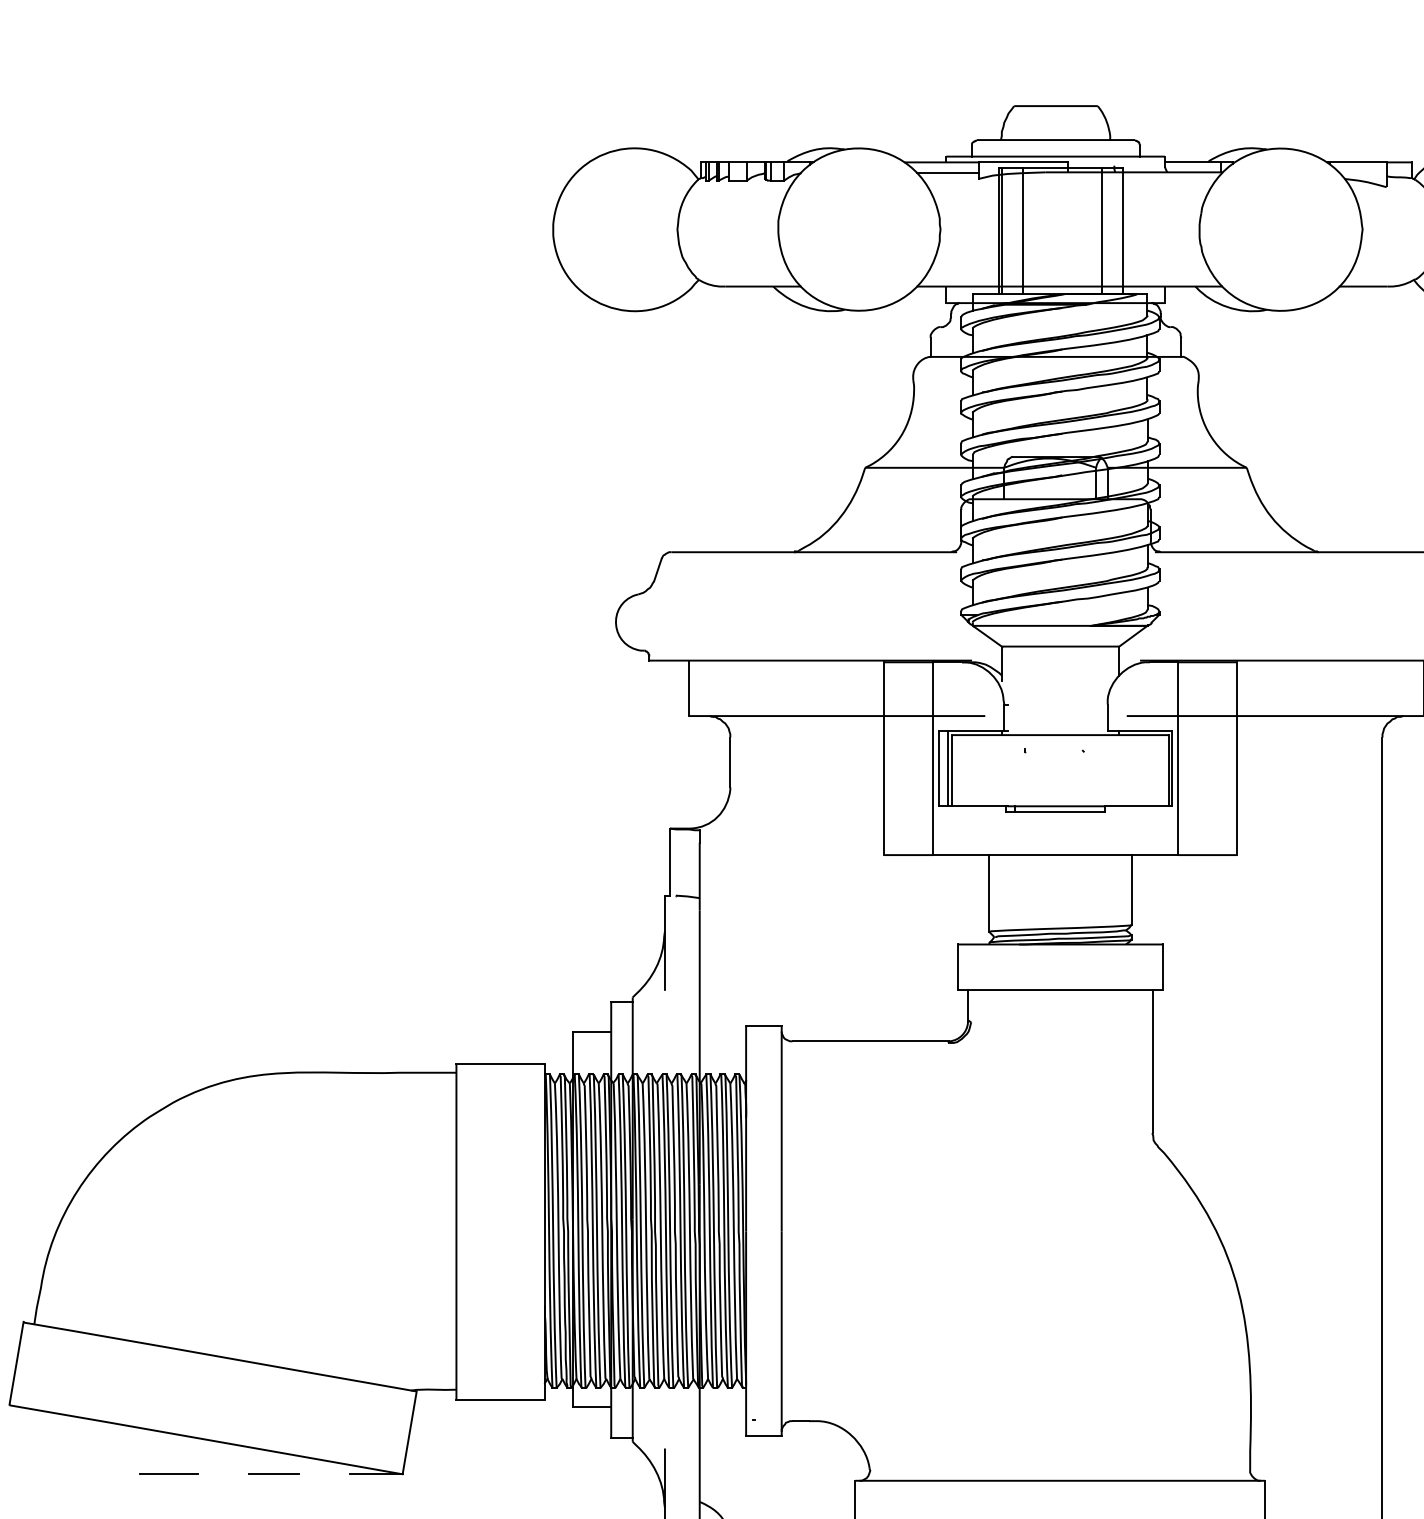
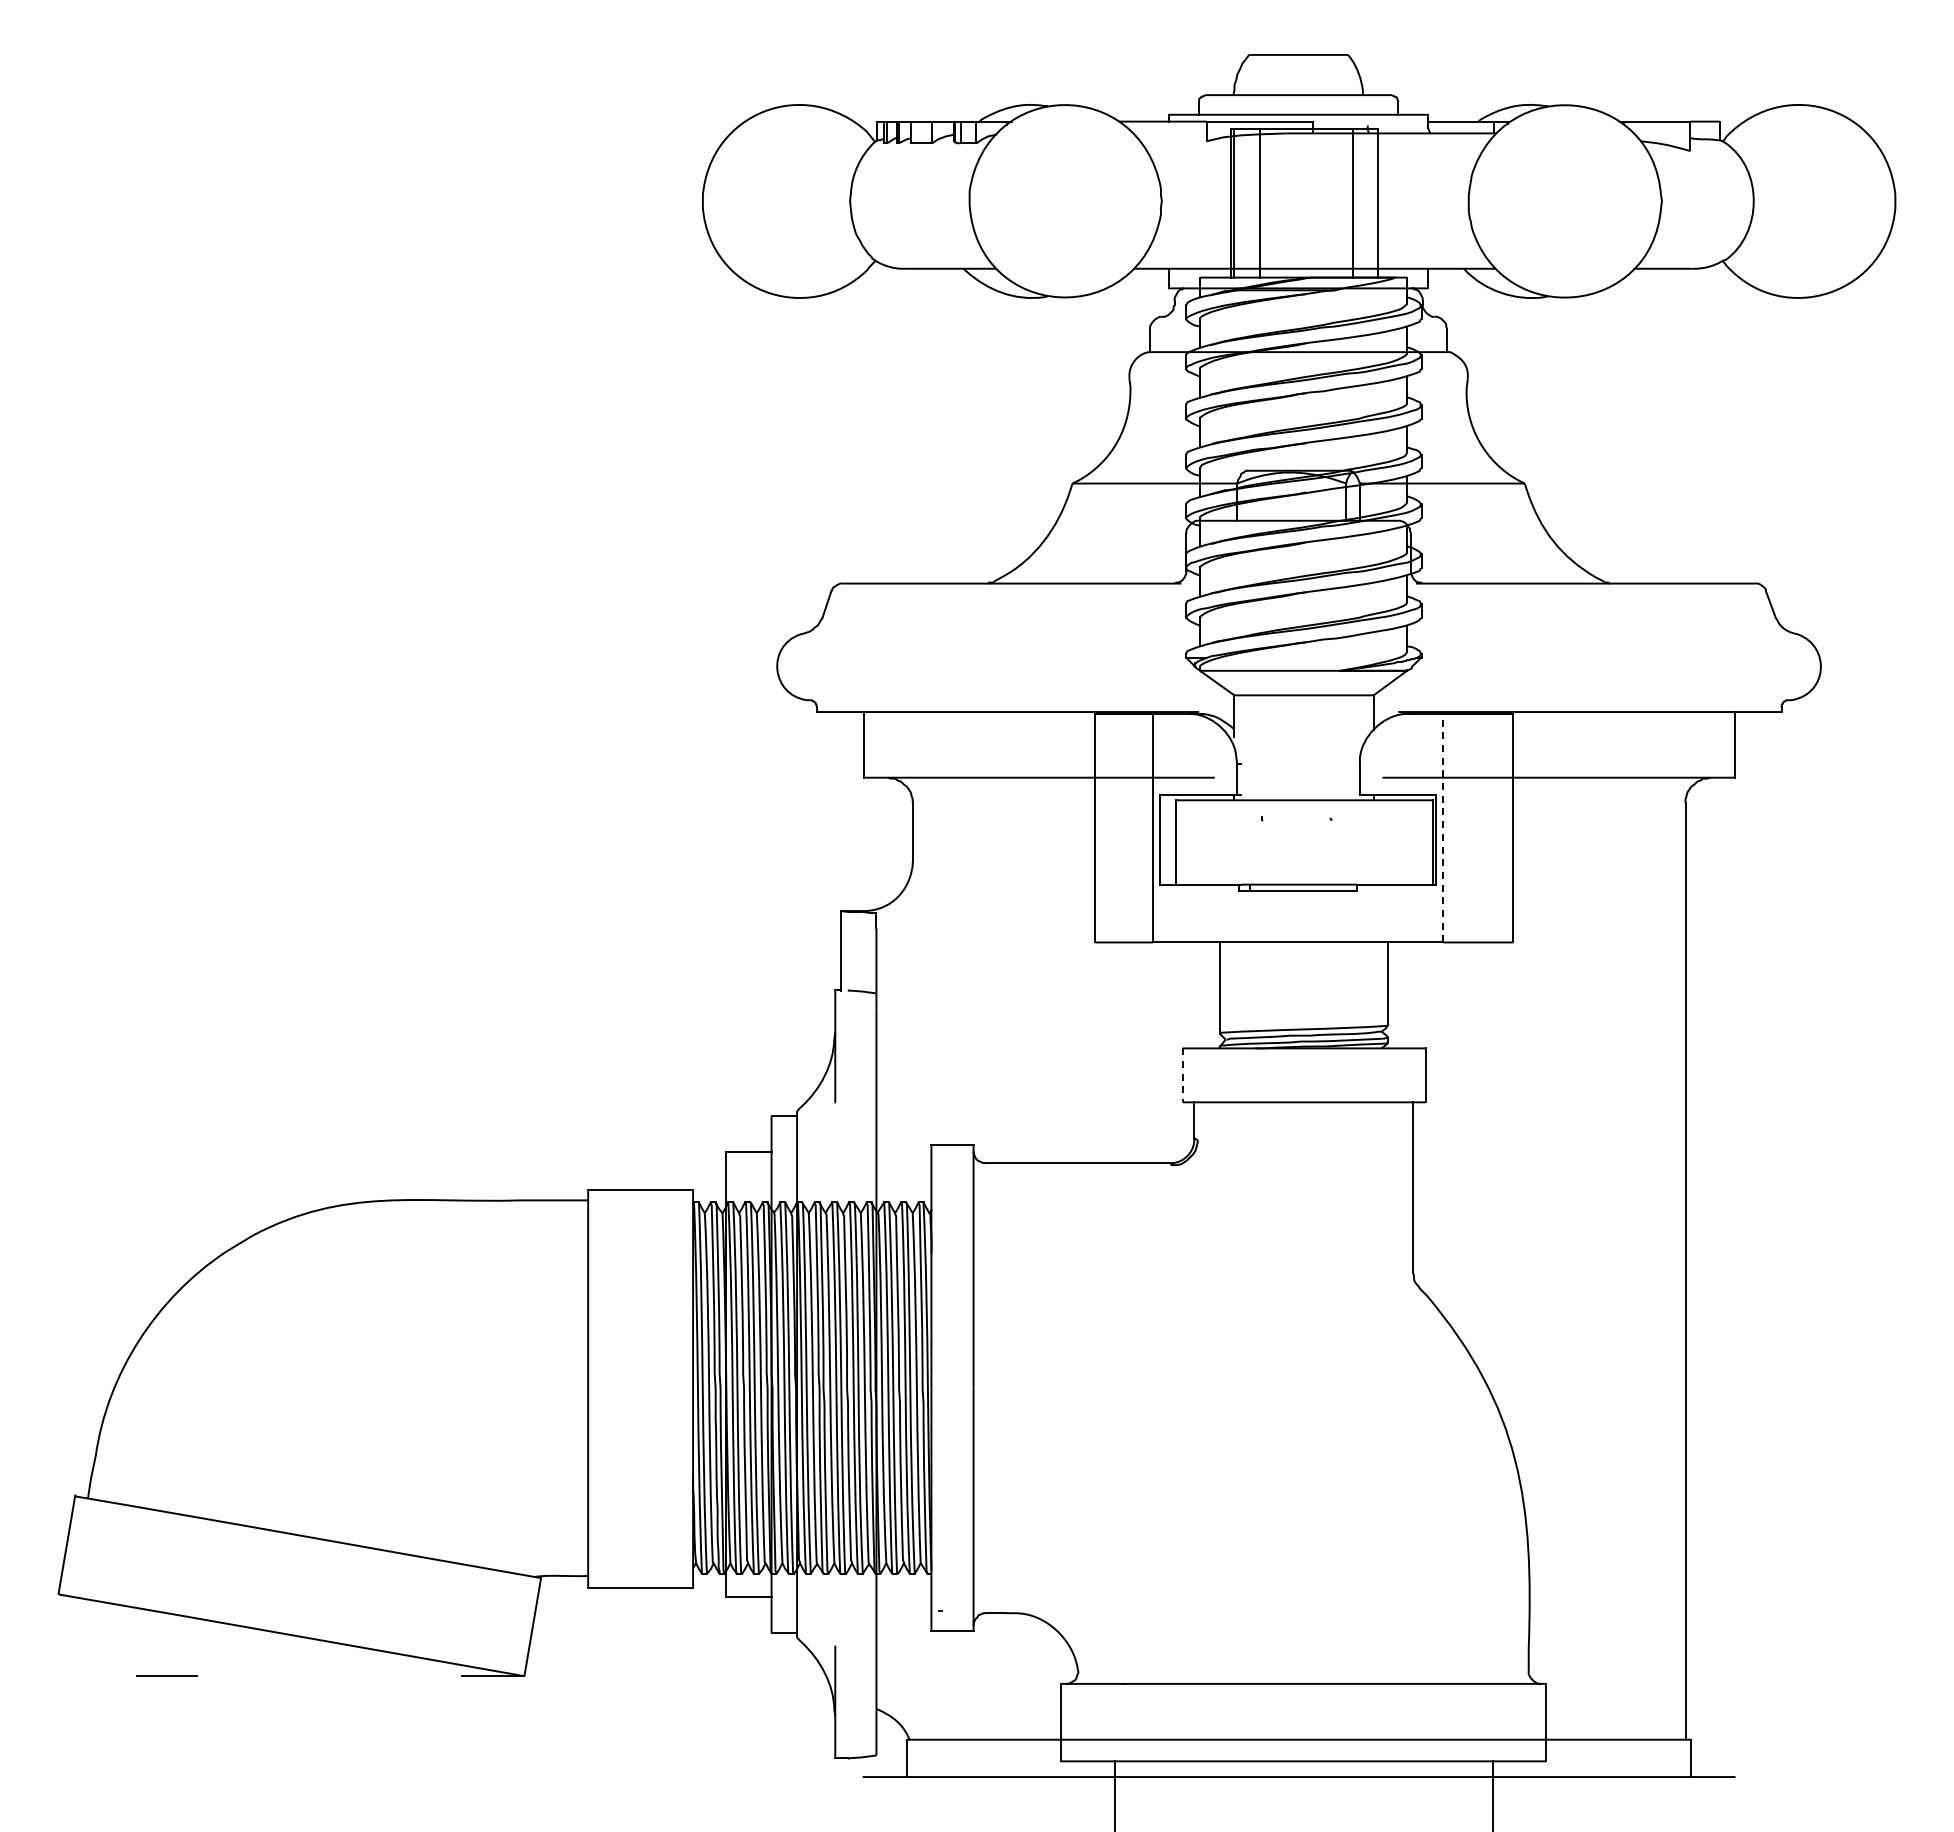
line: (947, 173) -> (1169, 134), removed
line: (1178, 758) -> (1443, 827), solid -> dashed
line: (947, 768) -> (1170, 839), removed
line: (958, 967) -> (1182, 1075), solid -> dashed
line: (273, 1473) -> (166, 1675), moved
line: (168, 1474) -> (247, 1676), removed

